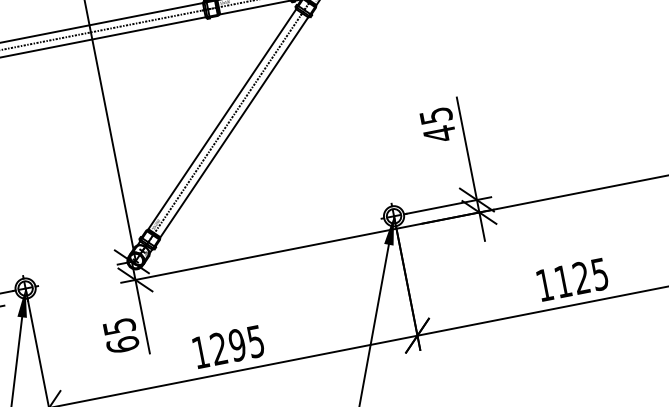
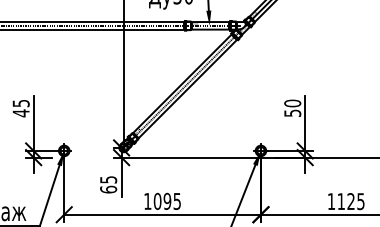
text: (437, 125) -> (292, 108), 45 -> 50
text: (218, 349) -> (157, 201), 1295 -> 1095

